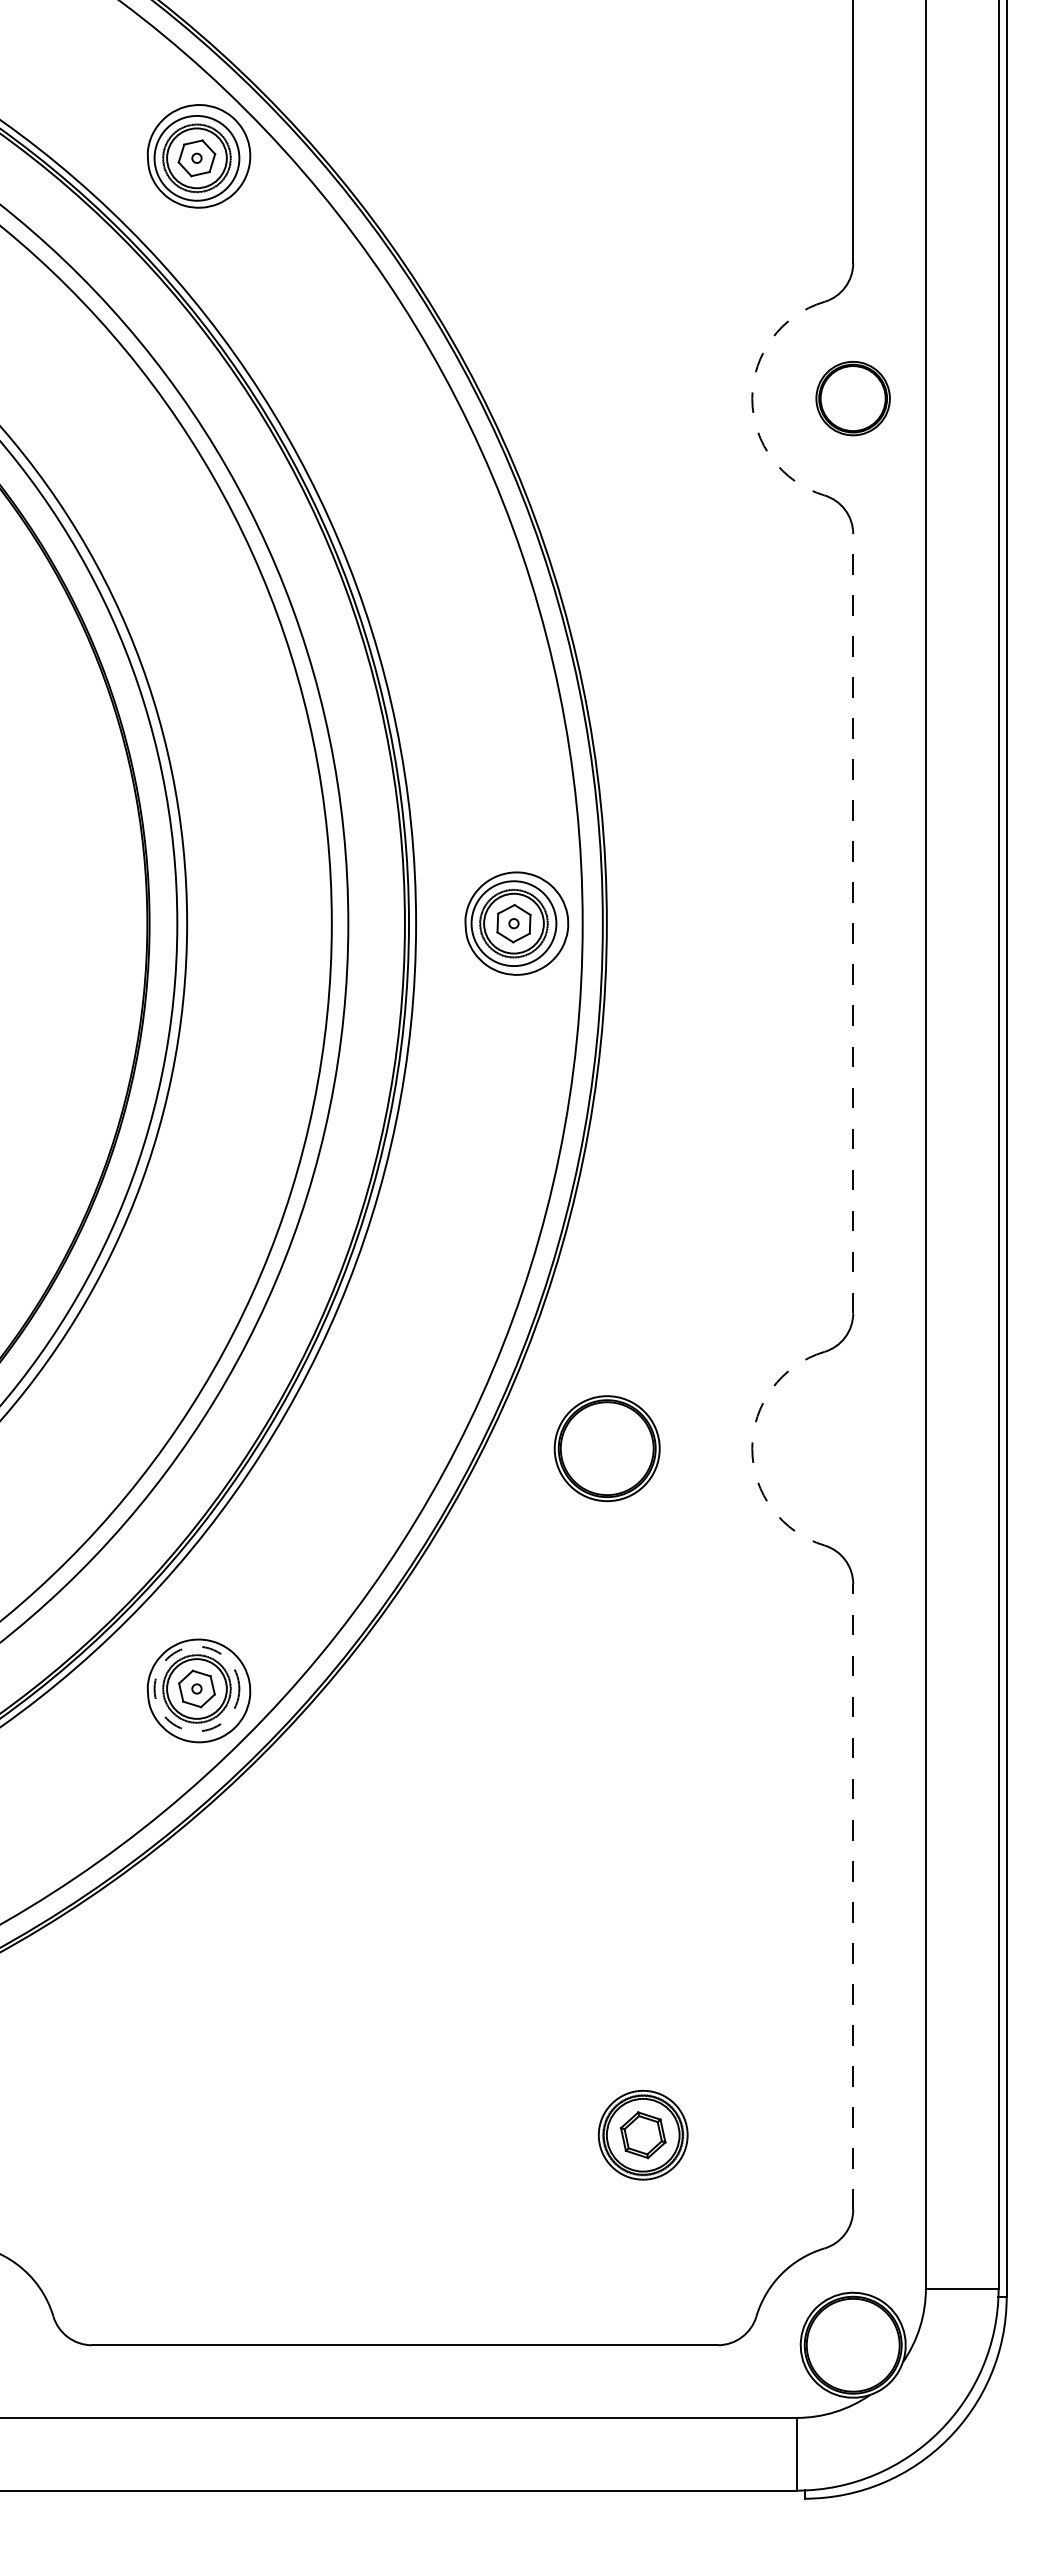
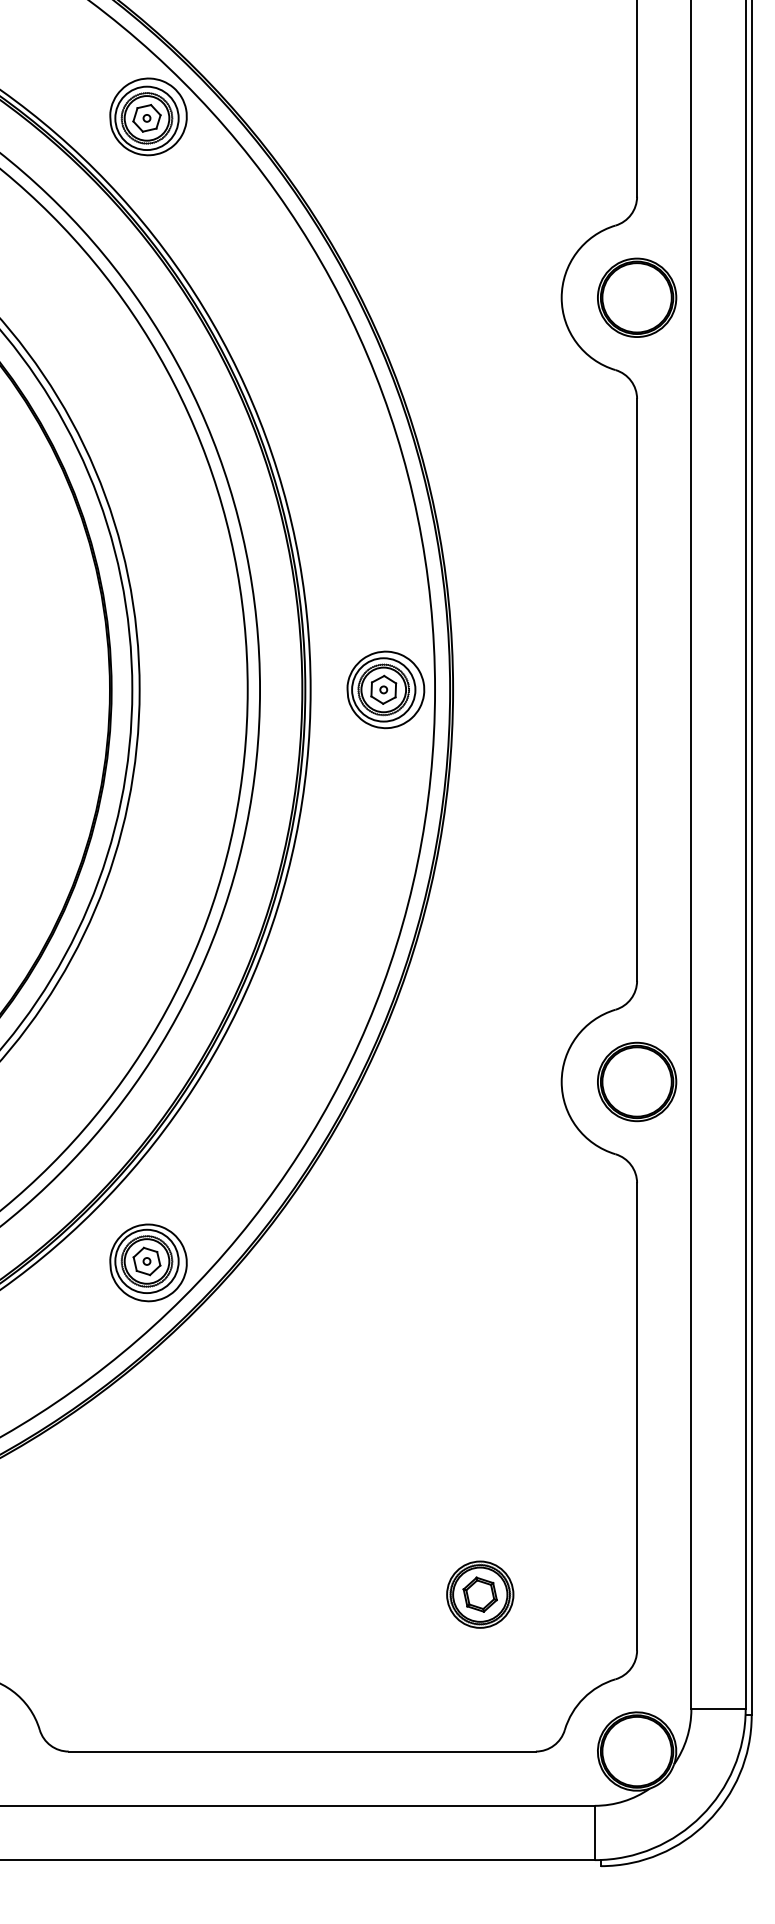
arc: (752, 398) -> (561, 297), dashed -> solid
part: (852, 398) -> (636, 297), size x1.43
line: (853, 923) -> (637, 689), dashed -> solid
part: (606, 1448) -> (636, 1081), moved
arc: (752, 1448) -> (561, 1081), dashed -> solid
circle: (196, 1688) -> (146, 1261), dashed -> solid
line: (853, 1896) -> (637, 1416), dashed -> solid

